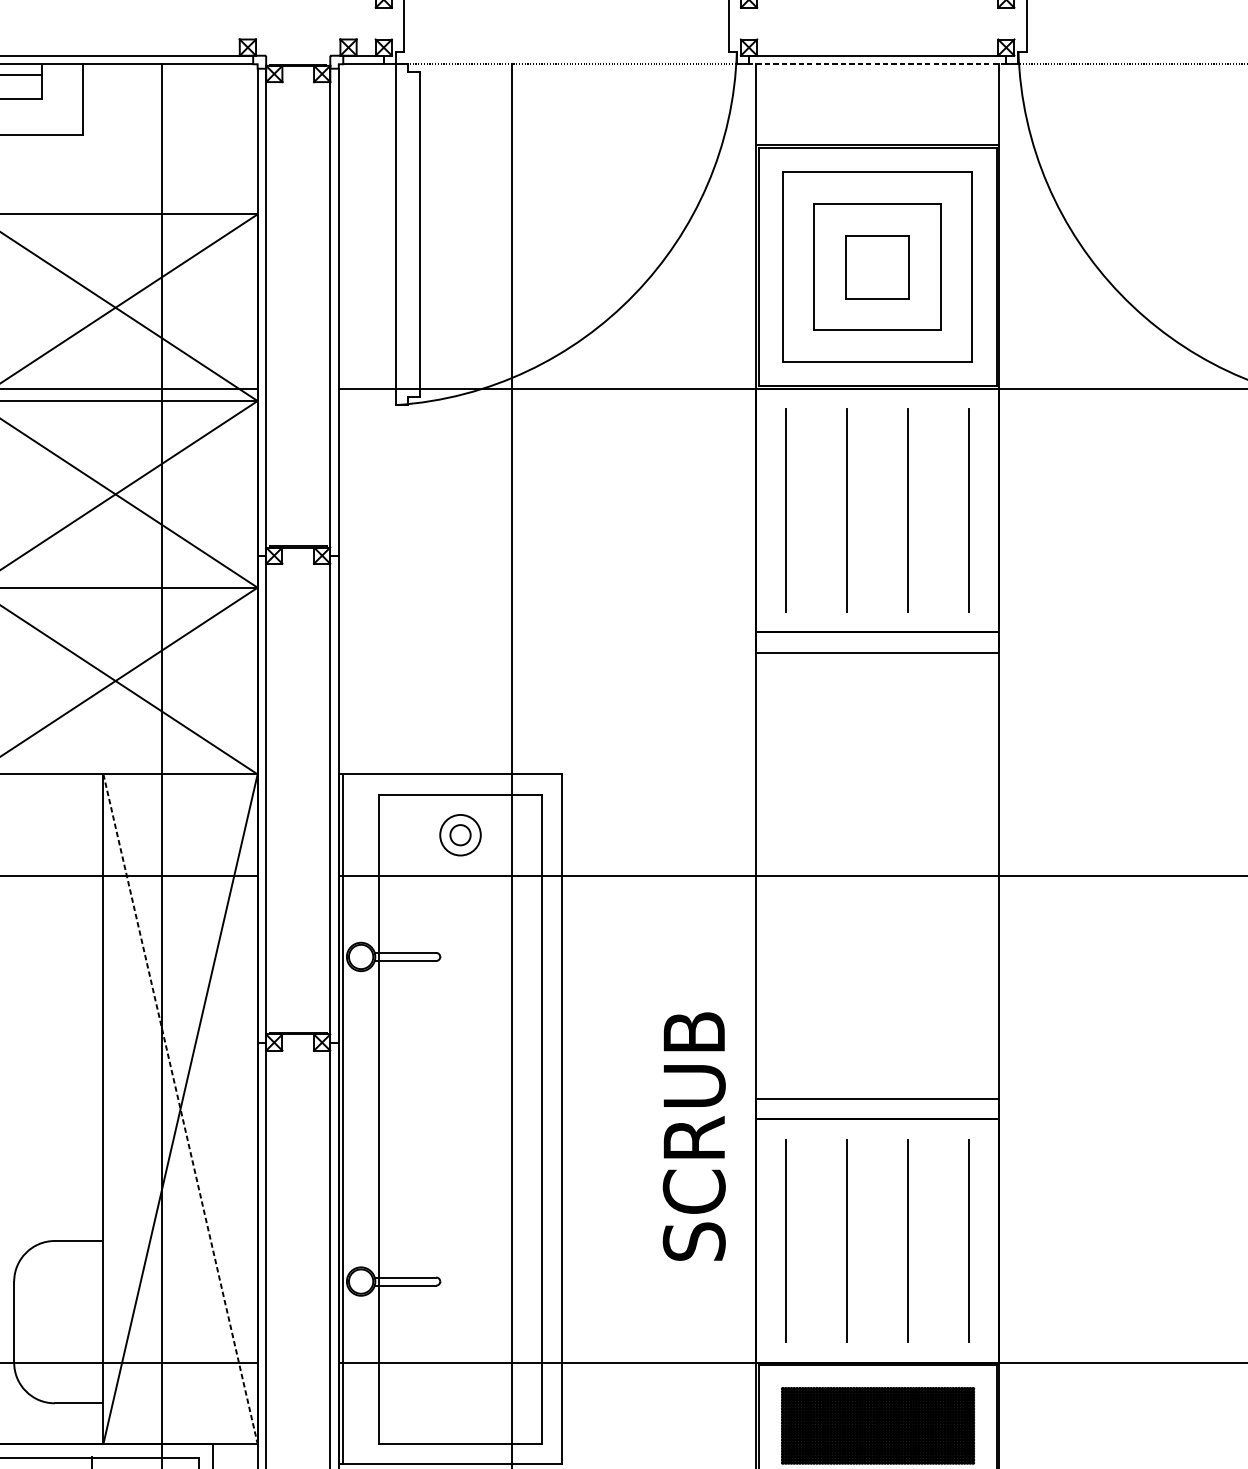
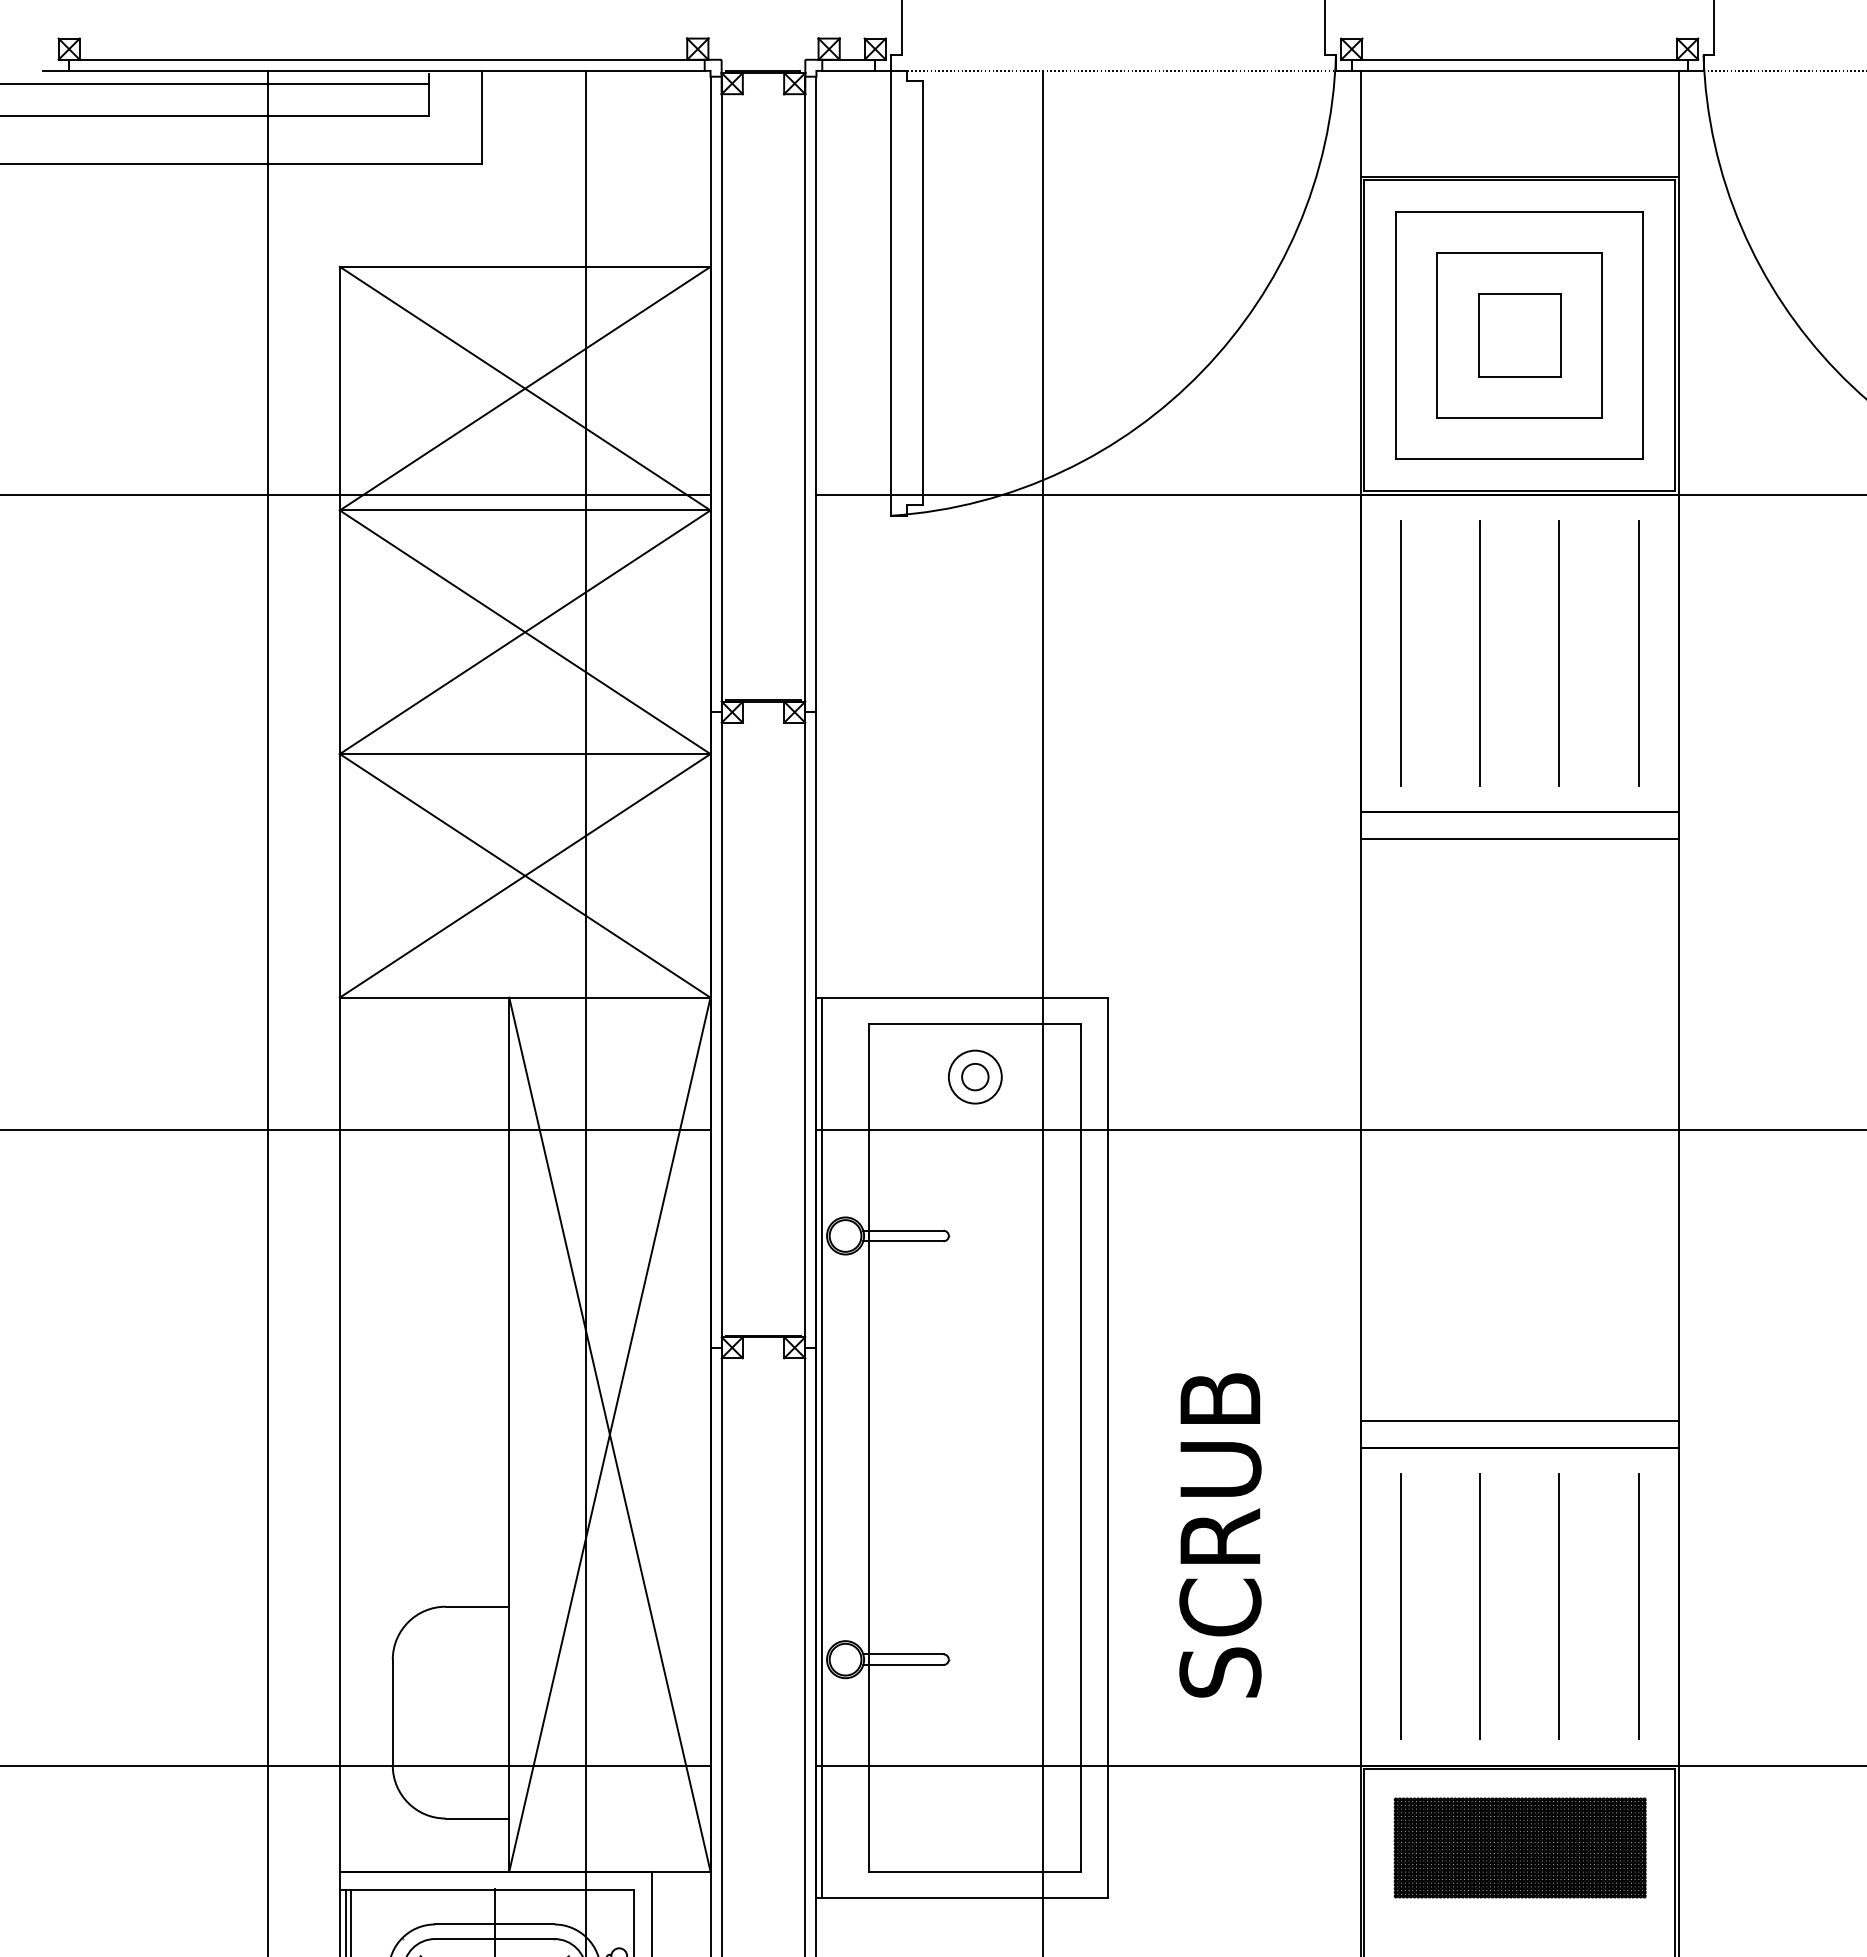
line: (877, 63) -> (1519, 70), dashed -> solid
line: (181, 1109) -> (610, 1435), dashed -> solid
text: (694, 1136) -> (1220, 1535), moved

